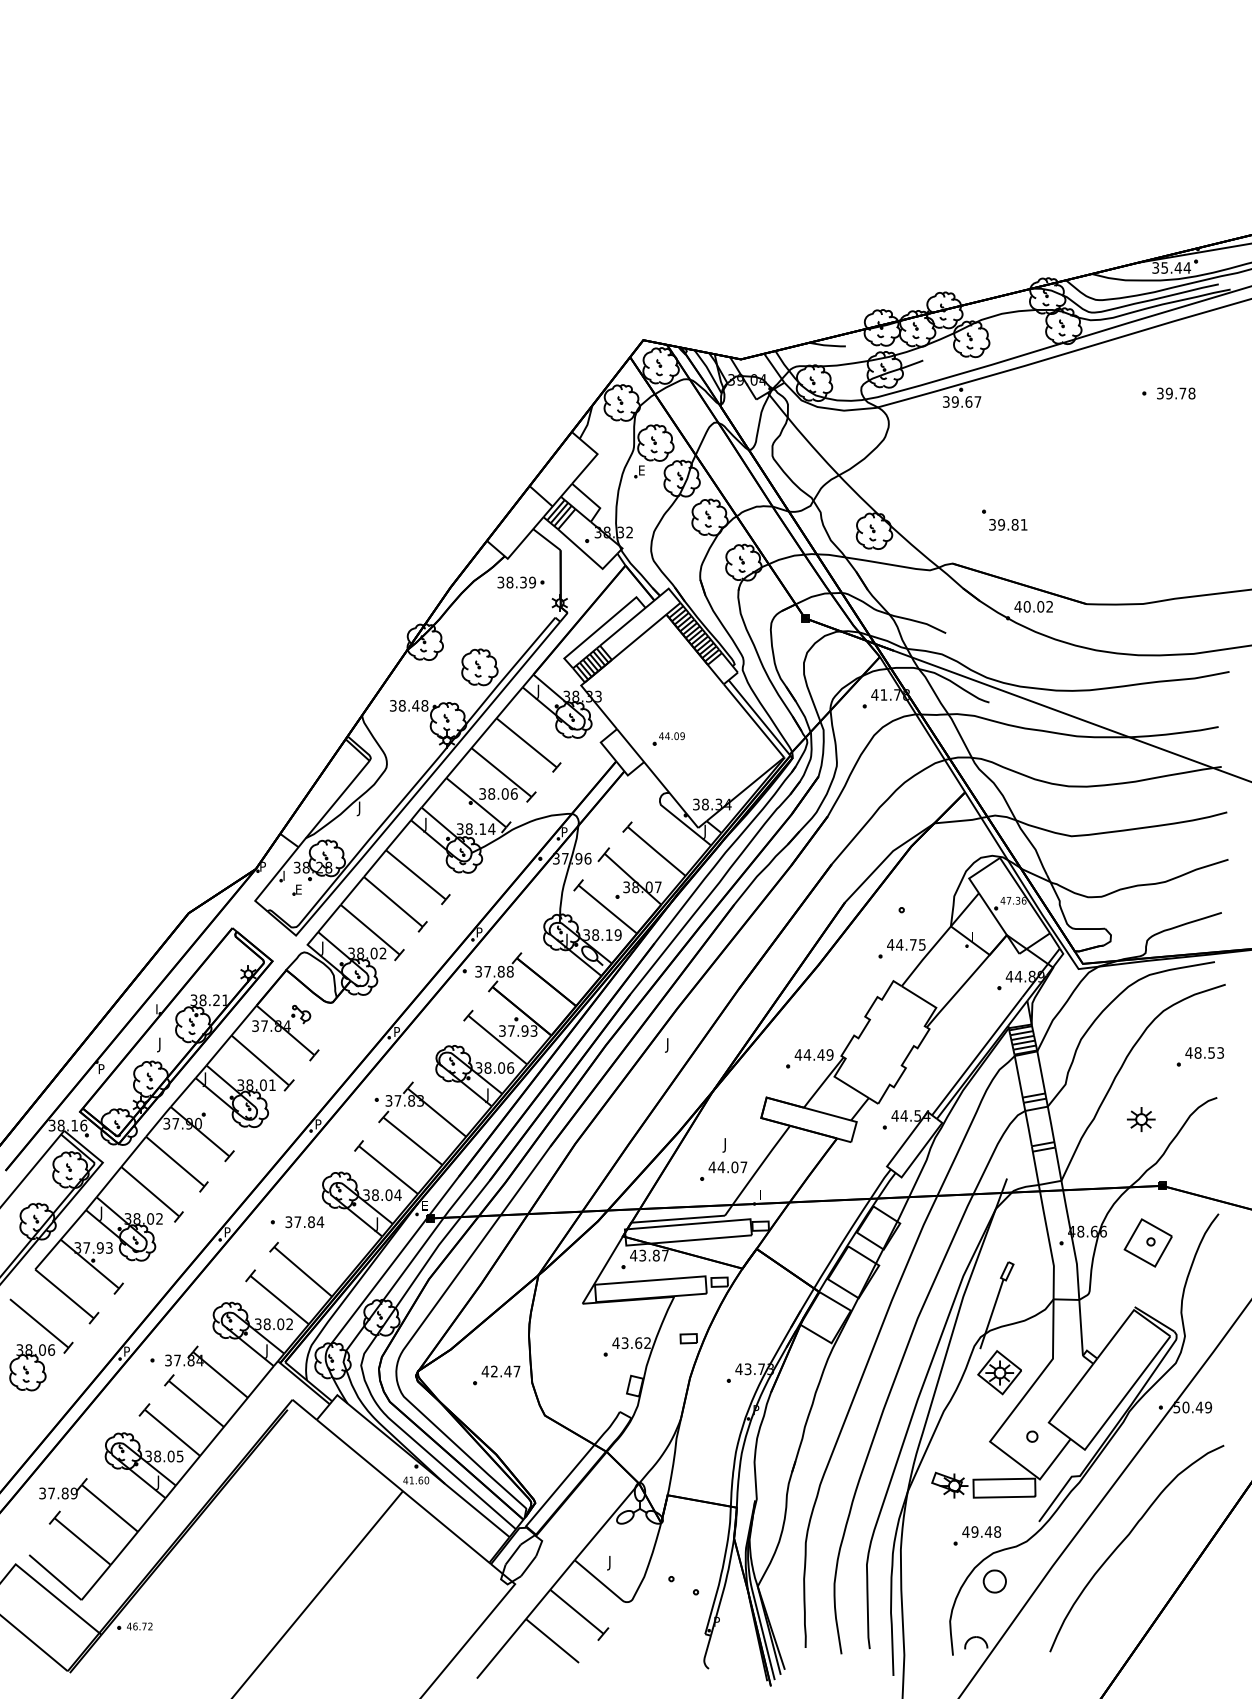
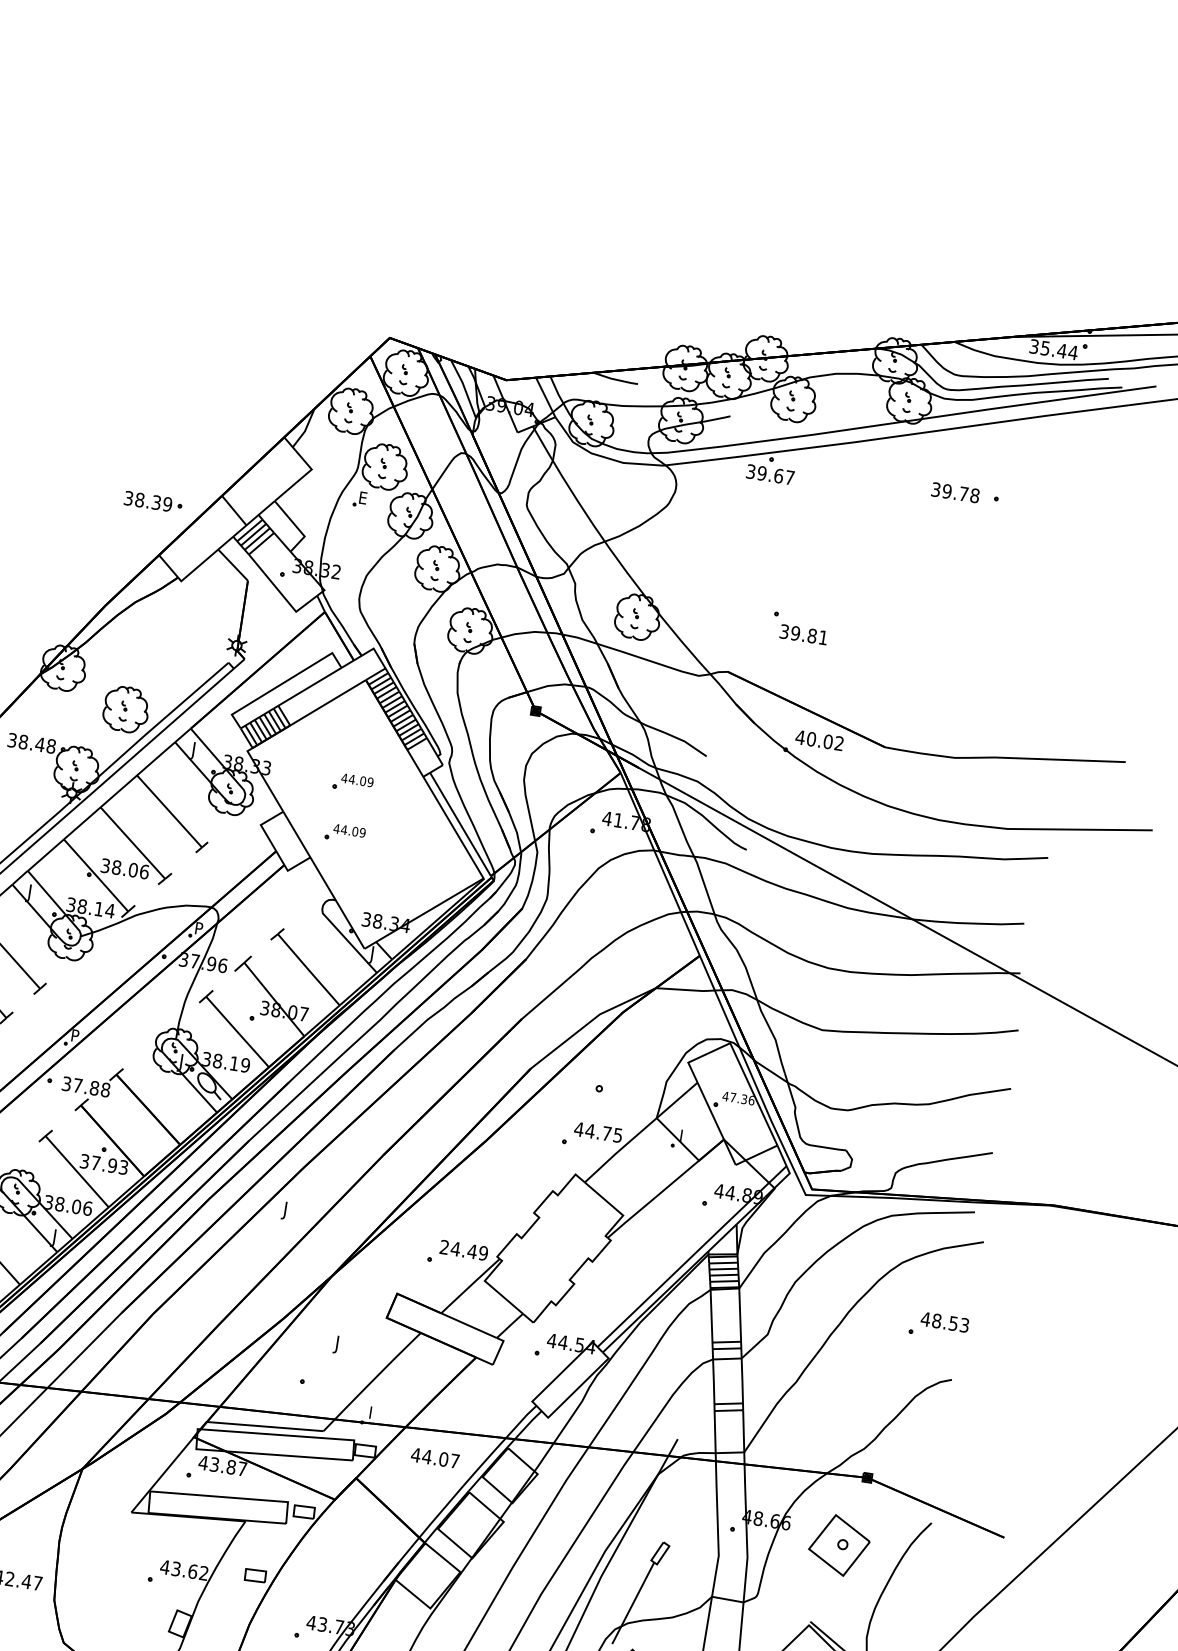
text: (1176, 393) -> (955, 492), moved
part: (520, 582) -> (152, 502), moved
part: (668, 697) -> (352, 782), added
text: (798, 1054) -> (444, 1246), 44.49 -> 24.49
part: (1141, 1119) -> (854, 1392), removed
text: (727, 1167) -> (434, 1458), moved

